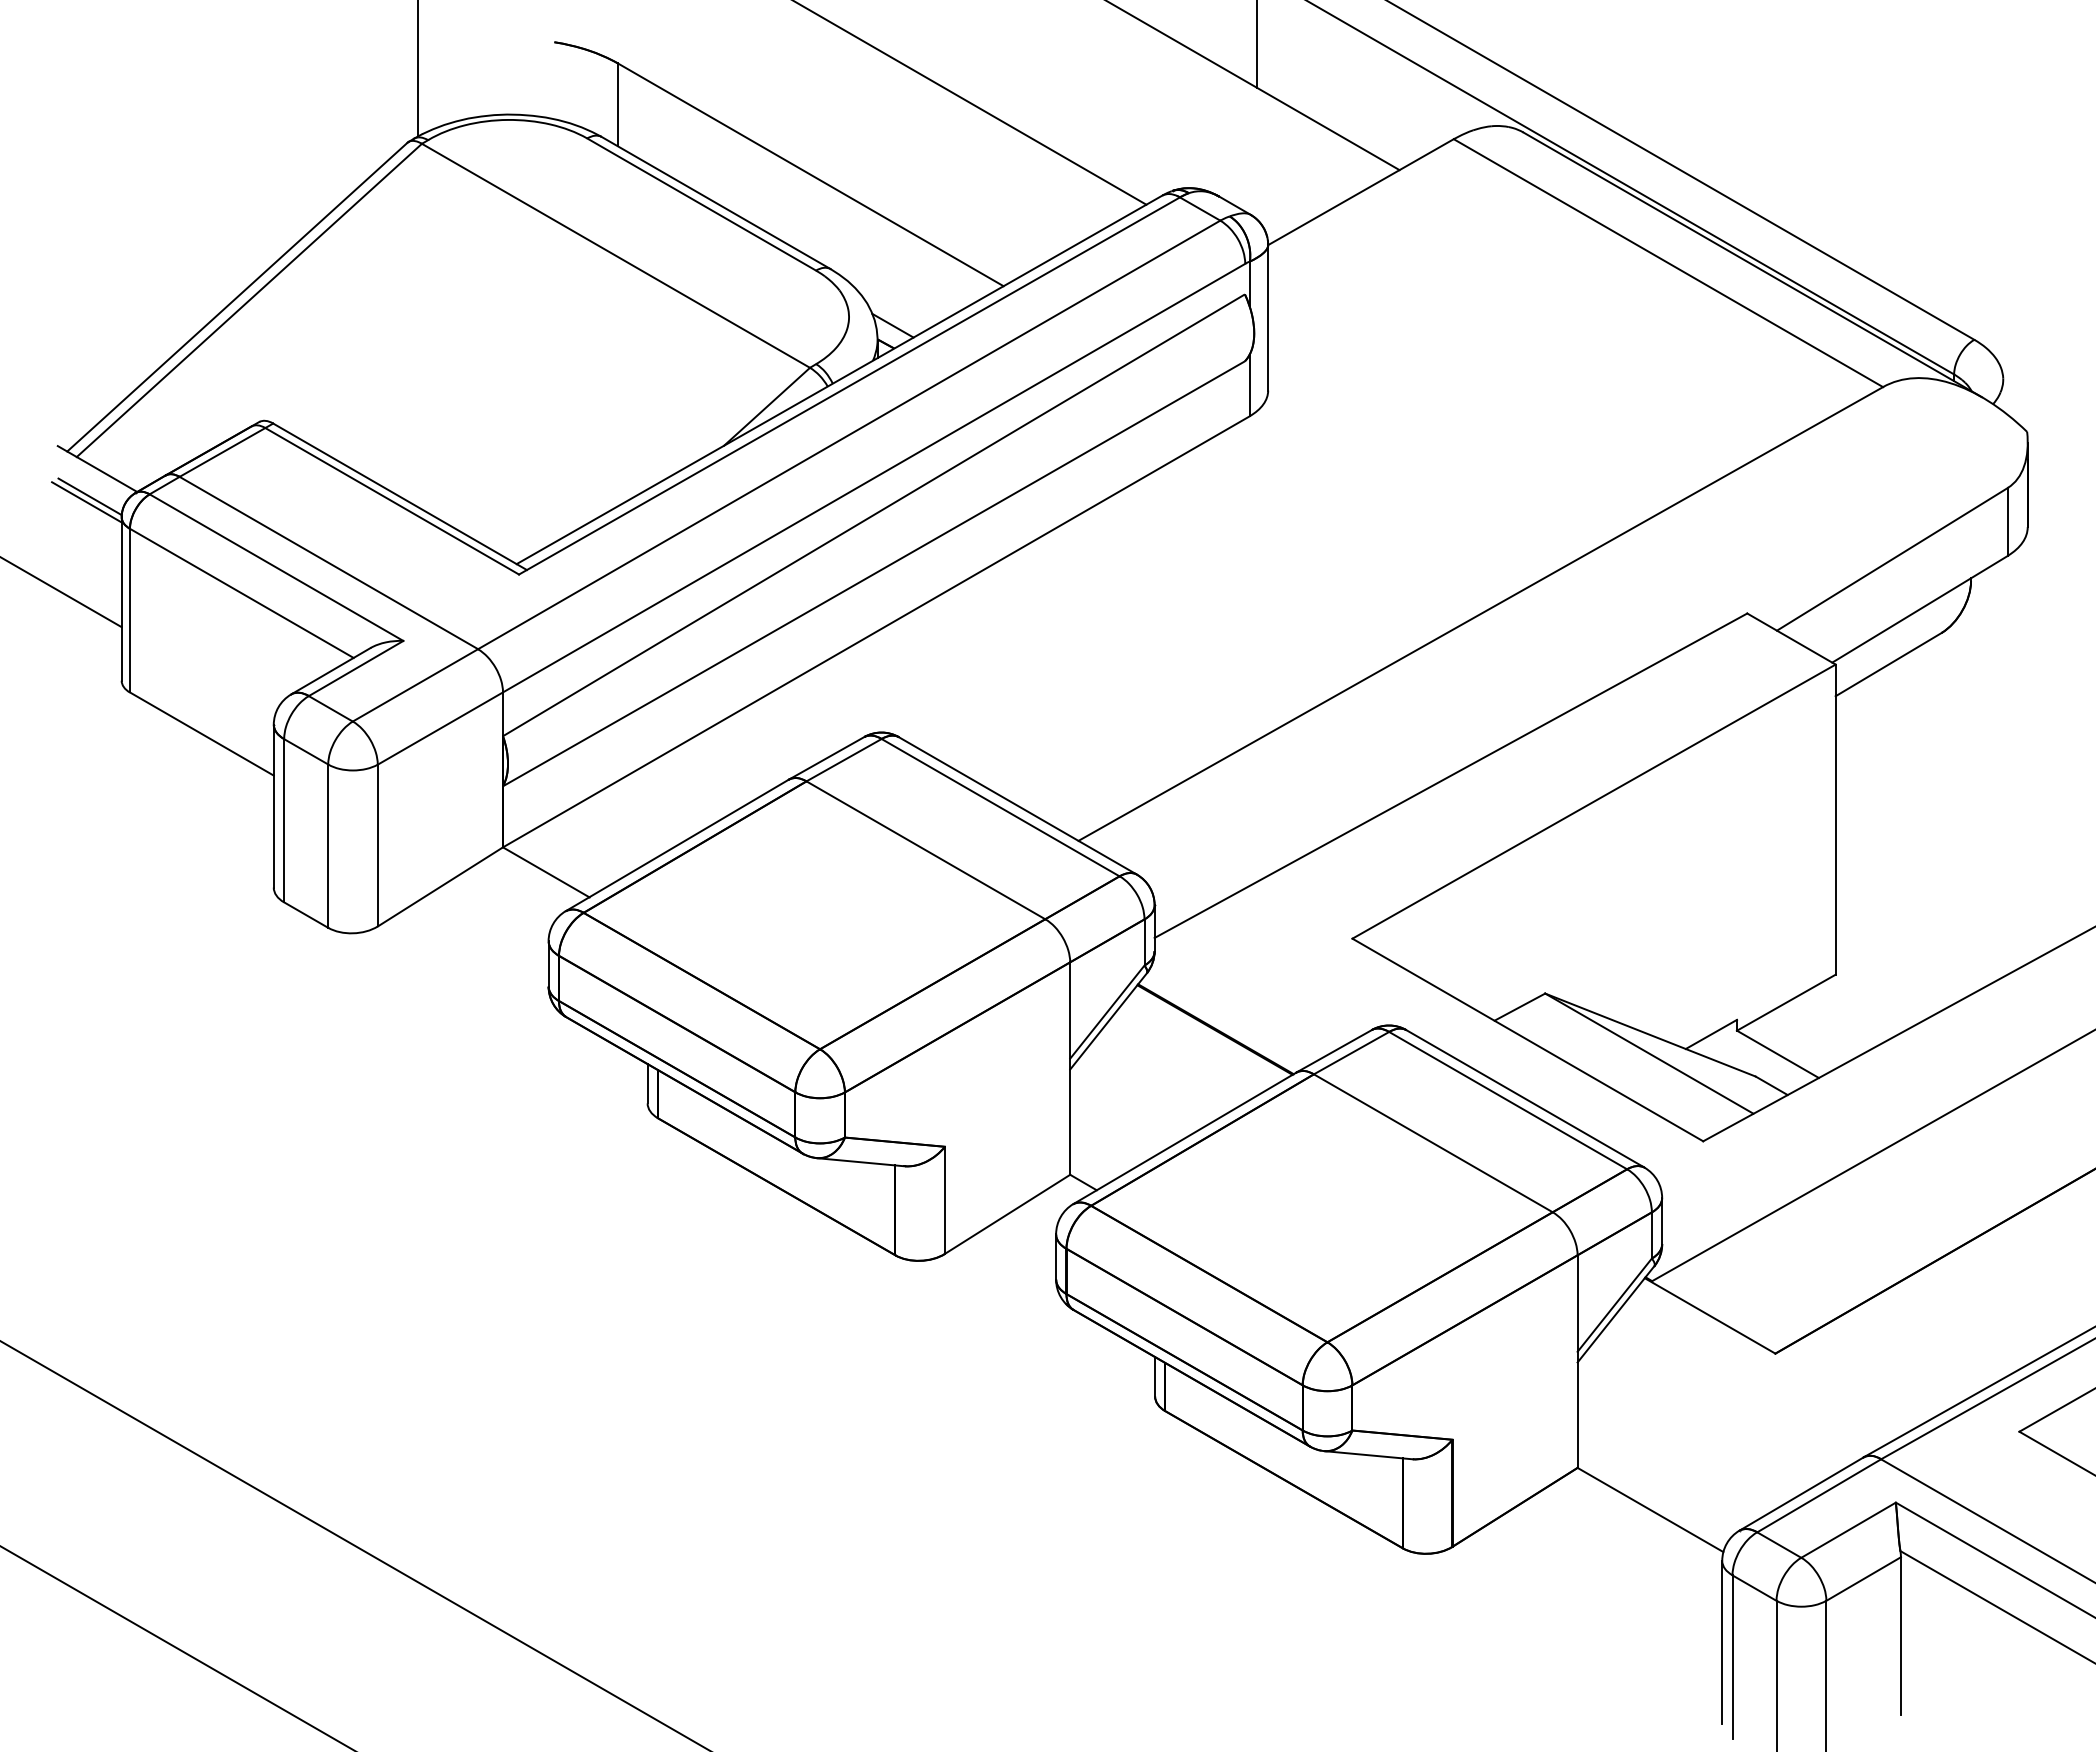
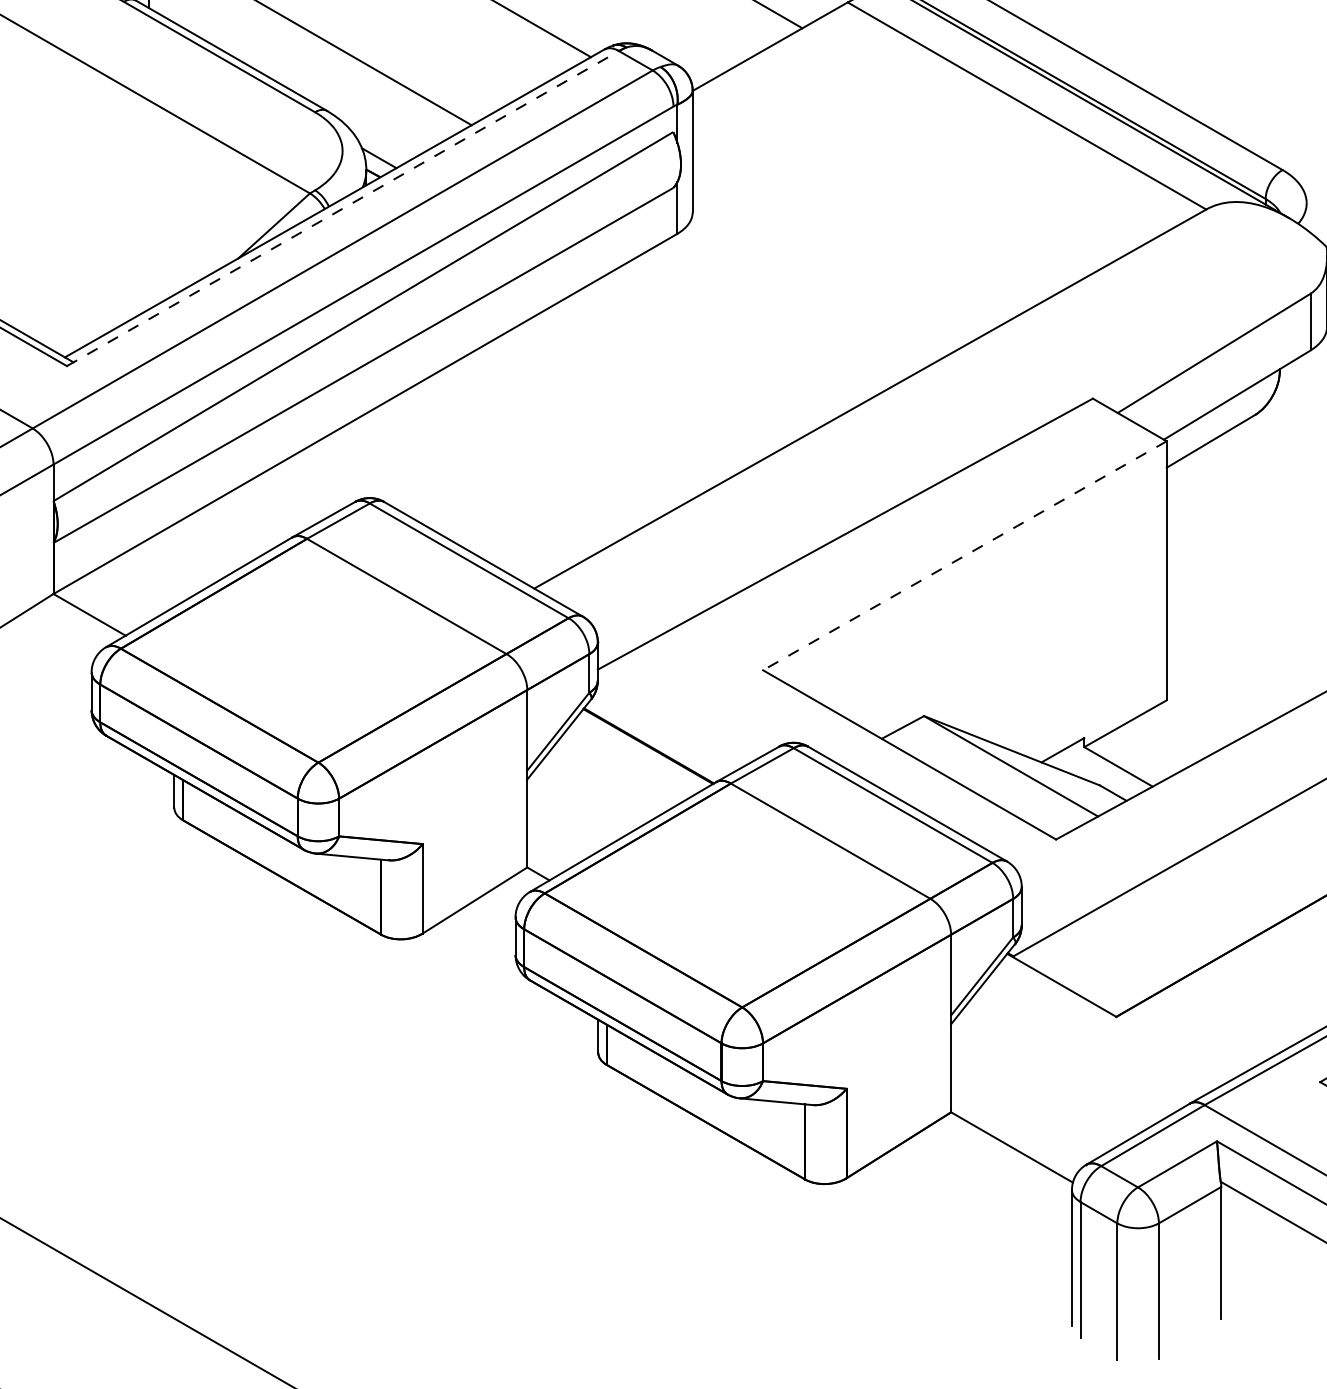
line: (849, 385) -> (342, 208), solid -> dashed
line: (1594, 801) -> (965, 555), solid -> dashed

